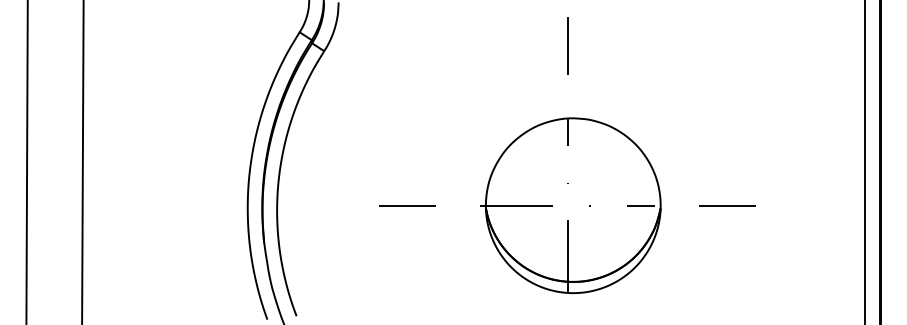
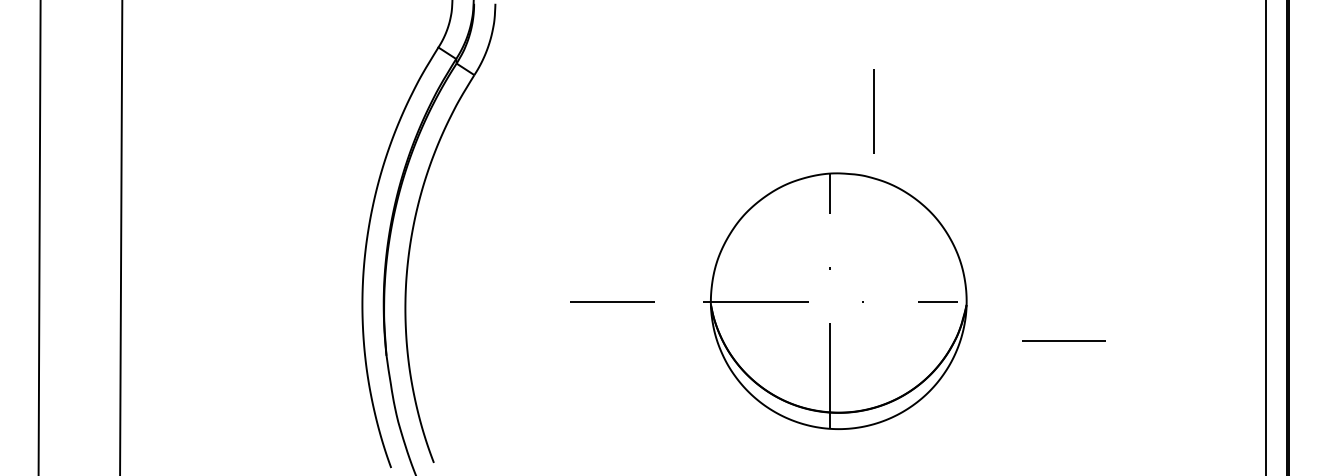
line: (567, 45) -> (874, 110), moved
line: (407, 205) -> (612, 300), moved
line: (727, 205) -> (1064, 340), moved

